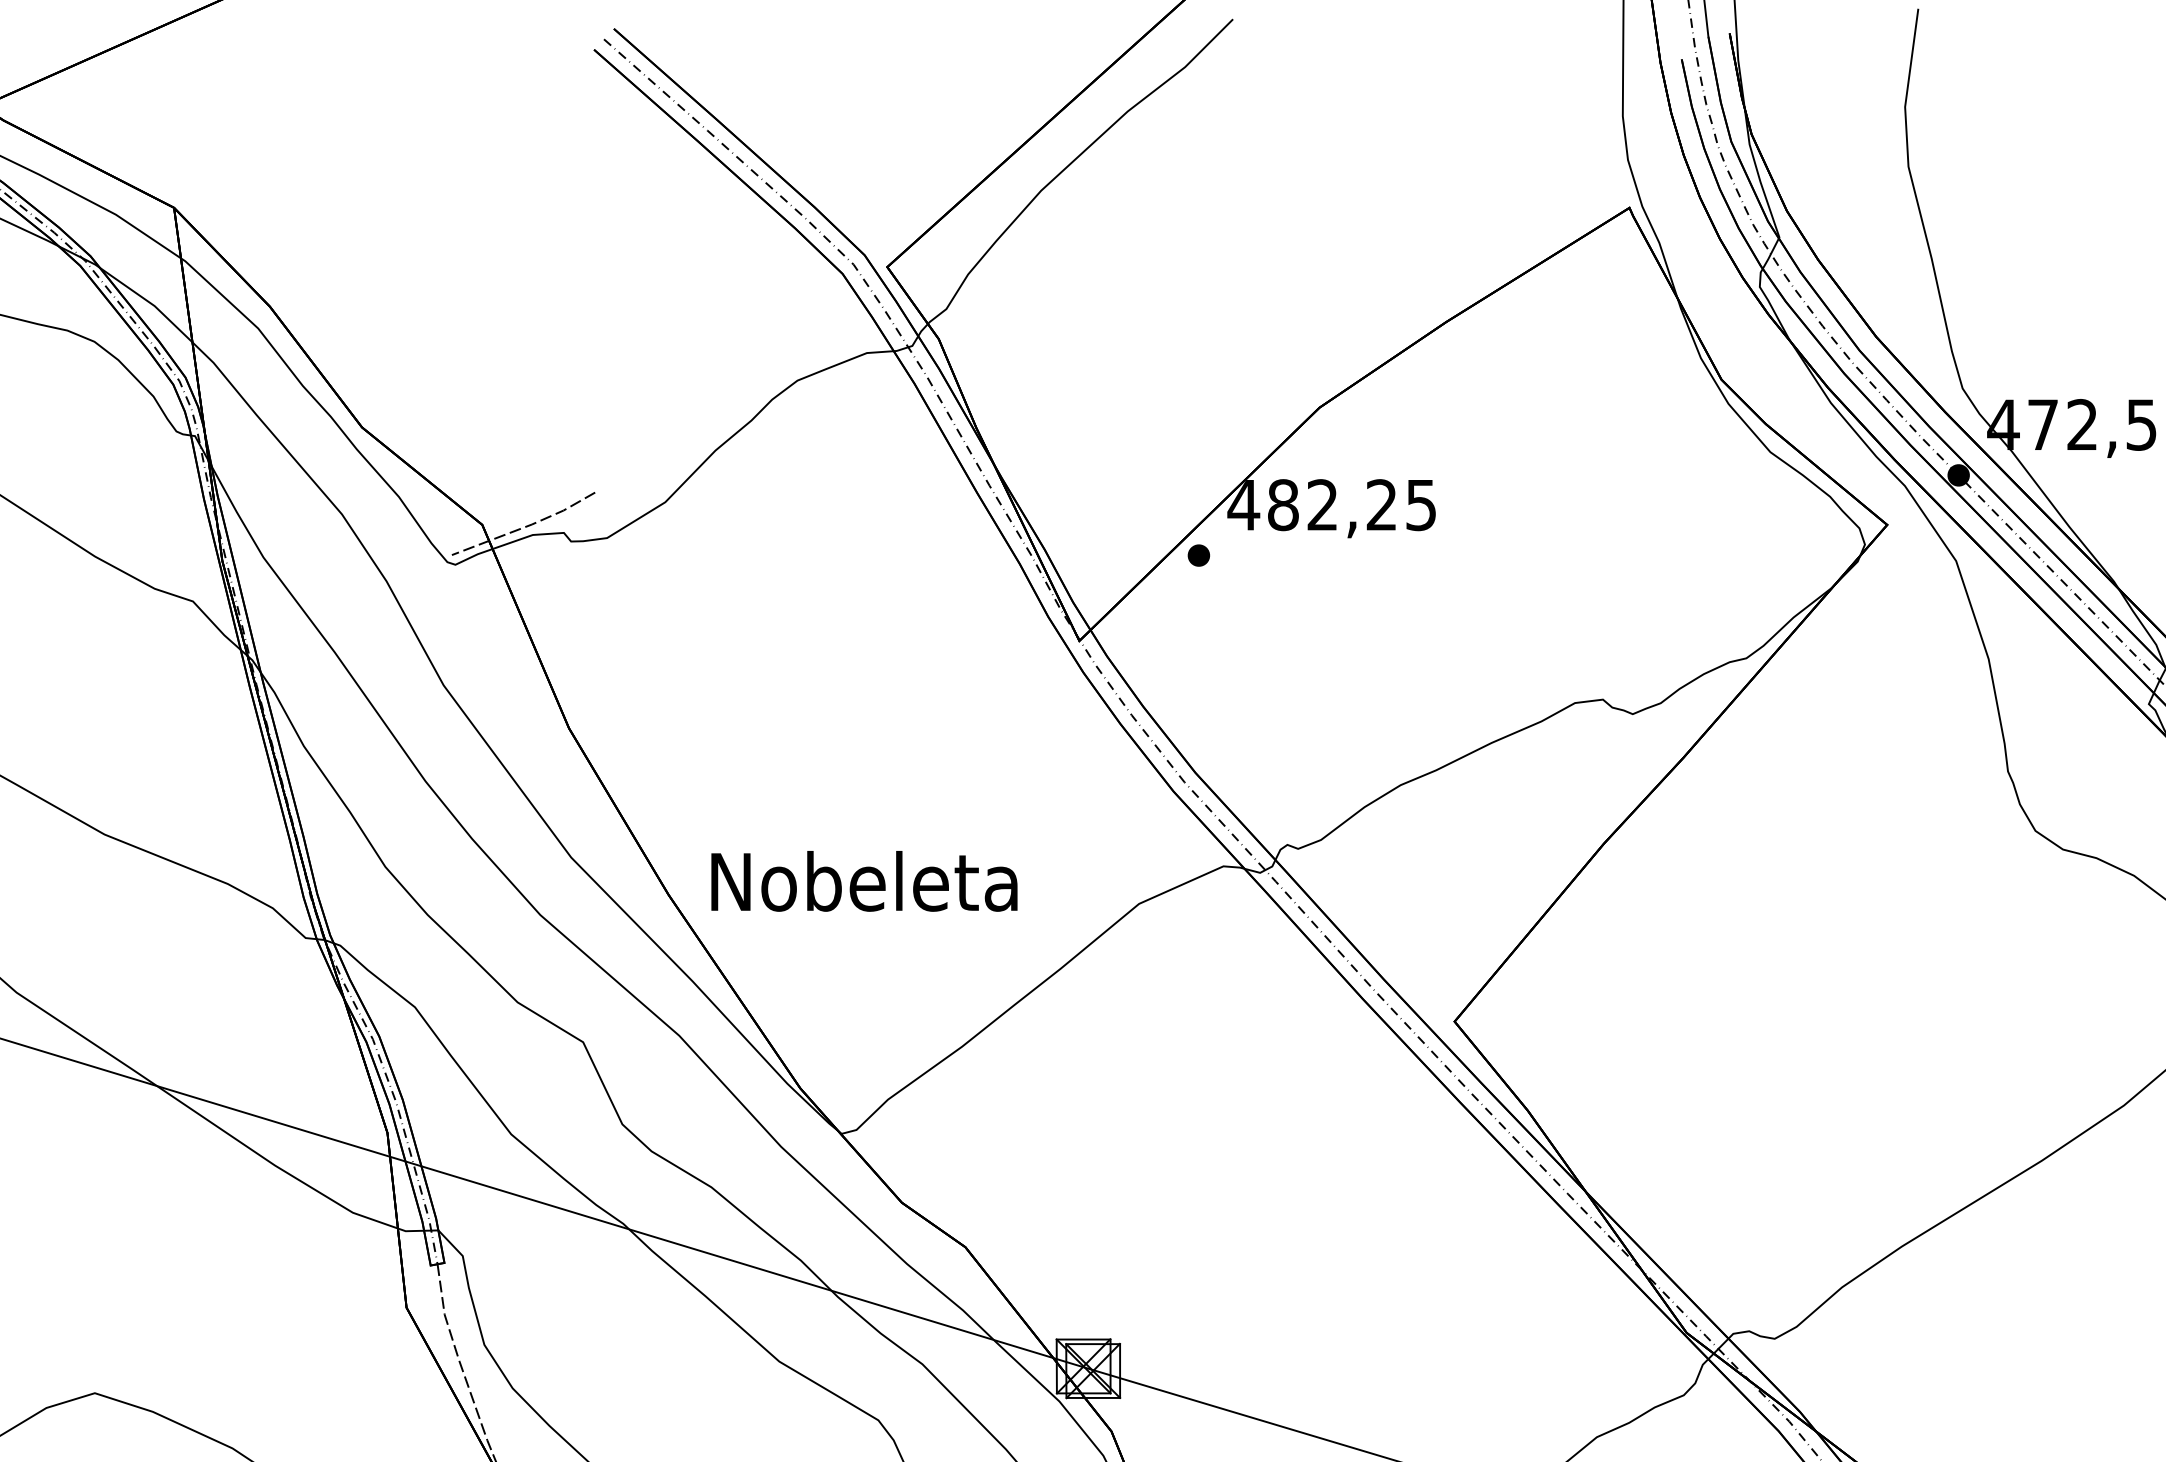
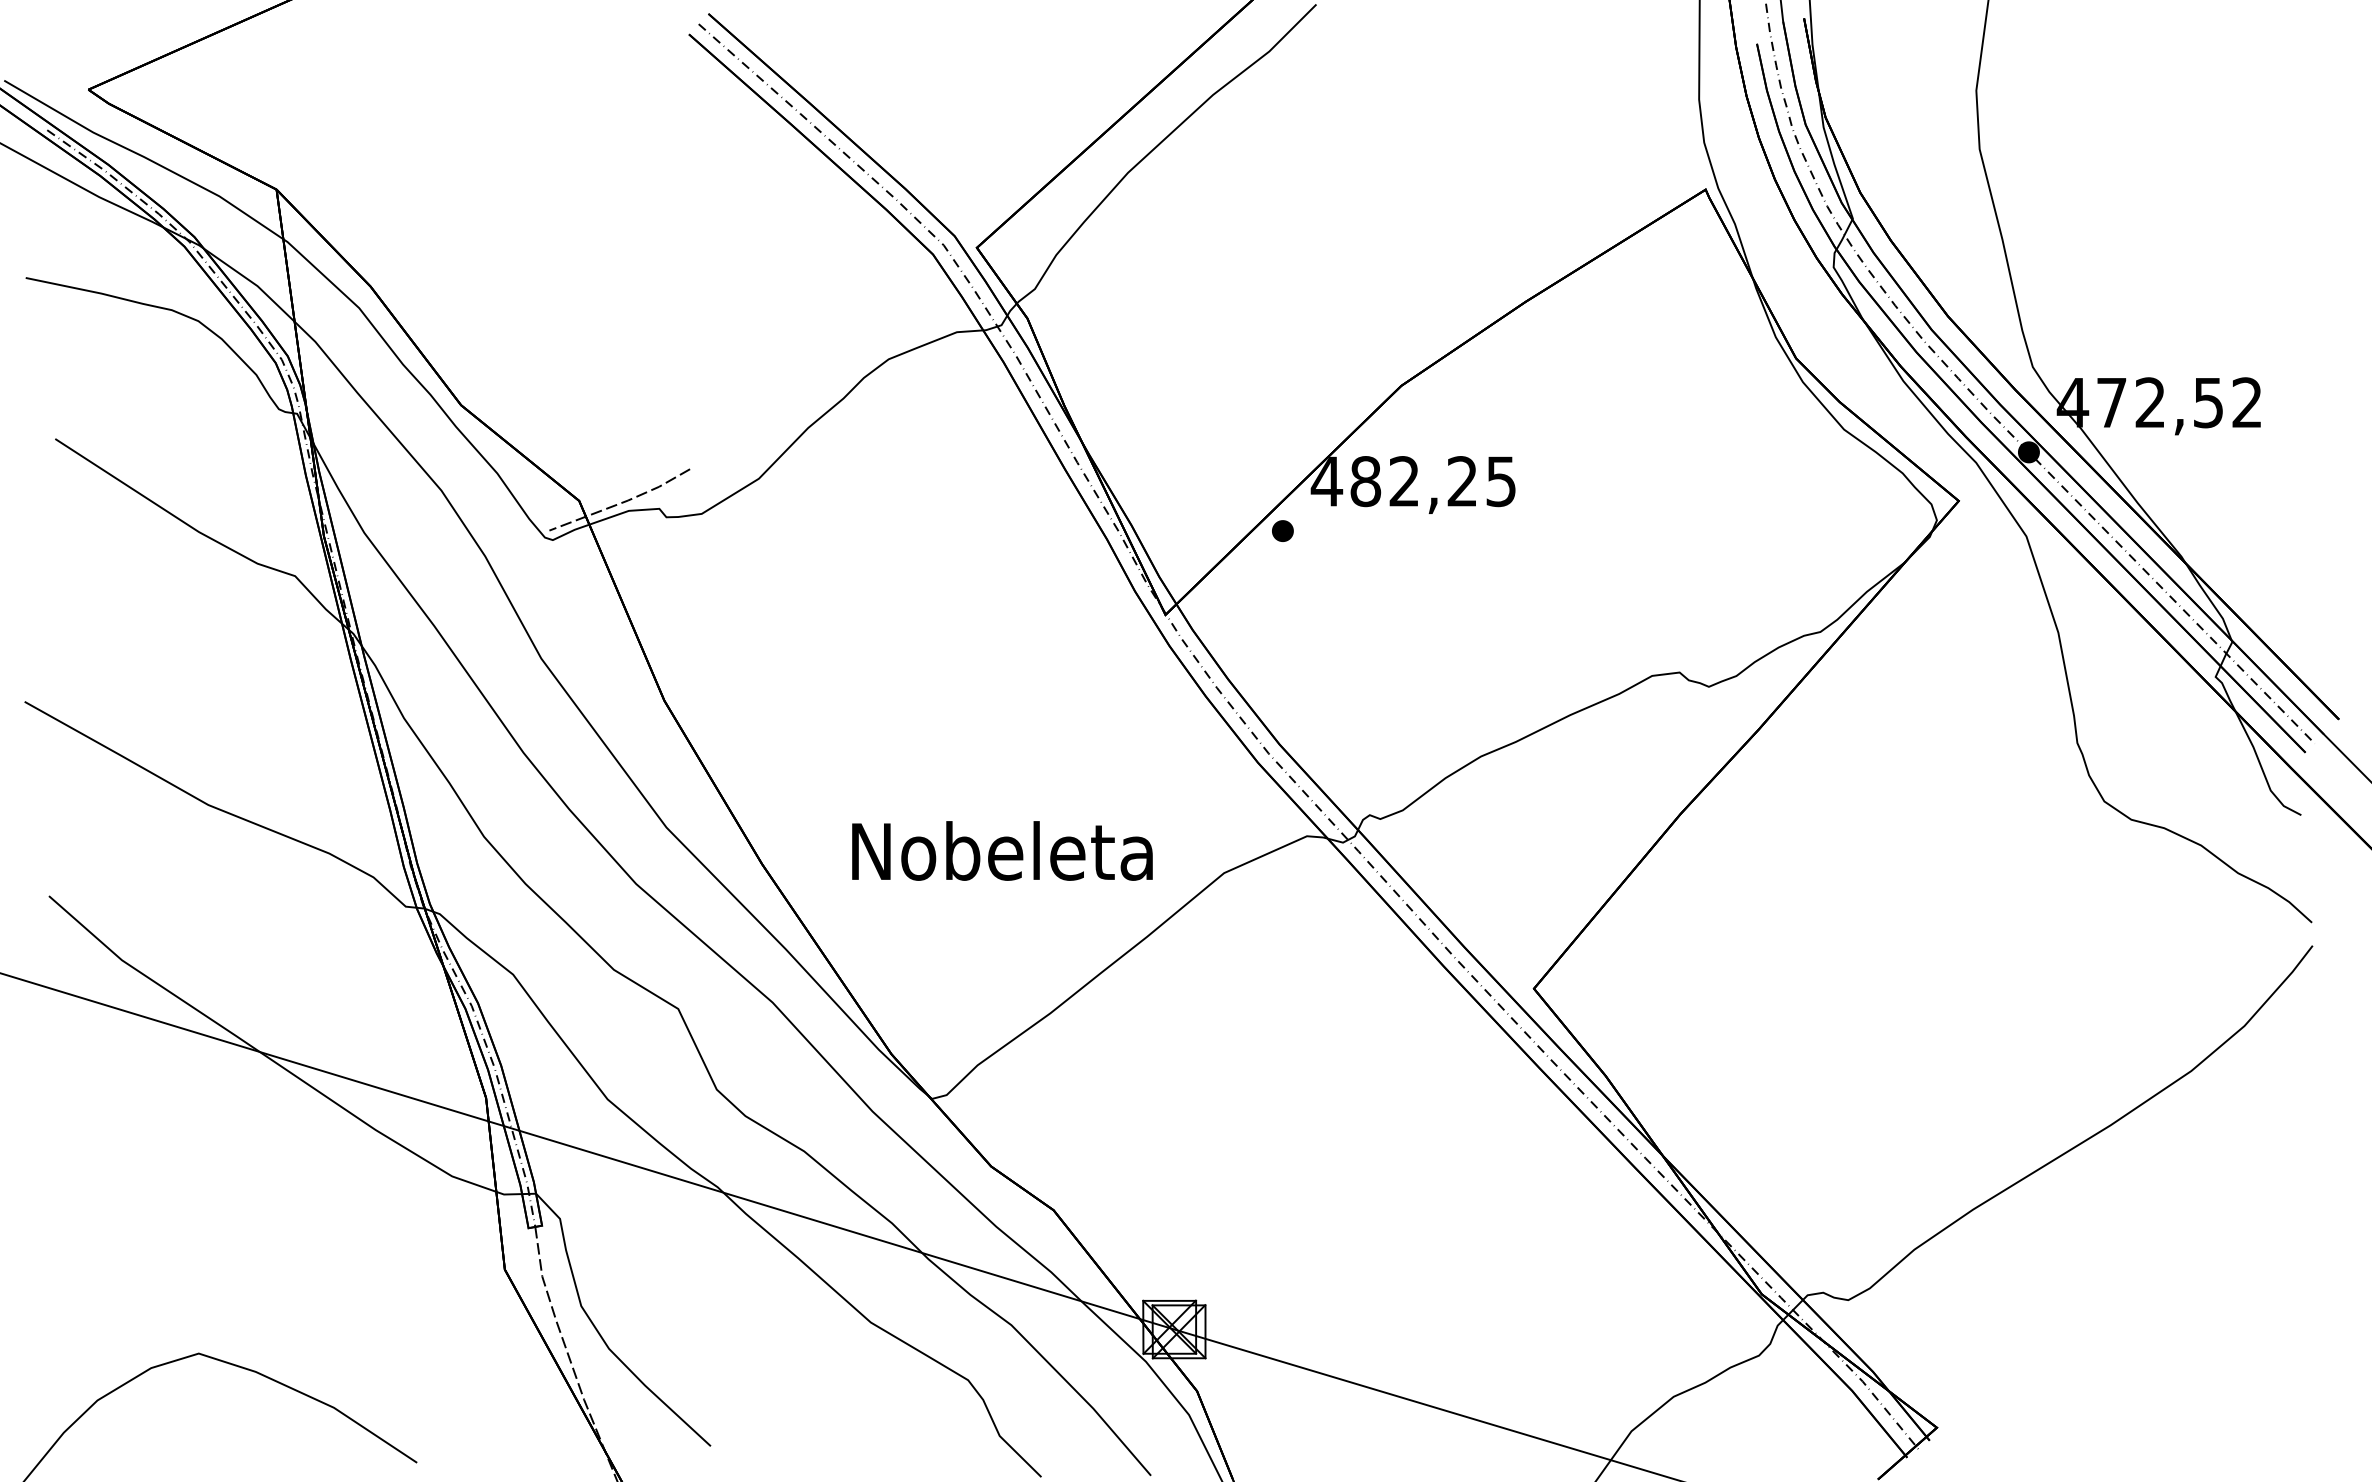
text: (864, 880) -> (1002, 850), moved

